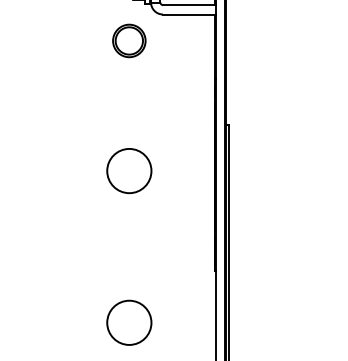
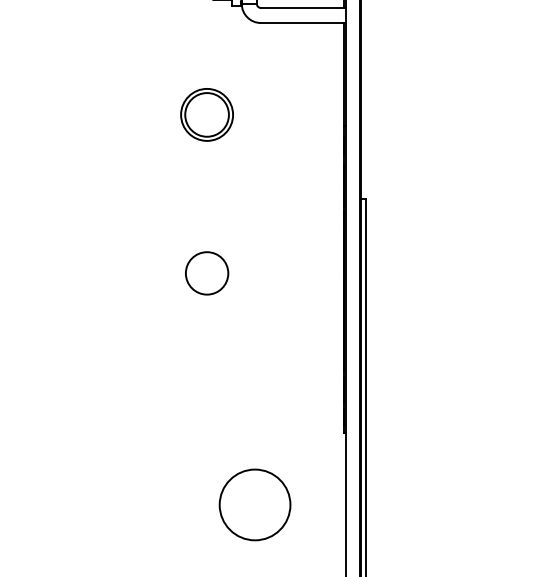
part: (129, 40) -> (207, 114), moved
circle: (129, 170) -> (207, 272), size x0.6
circle: (129, 322) -> (255, 504), moved

